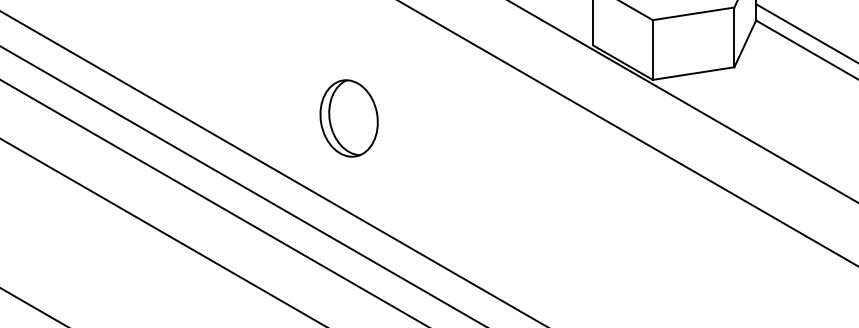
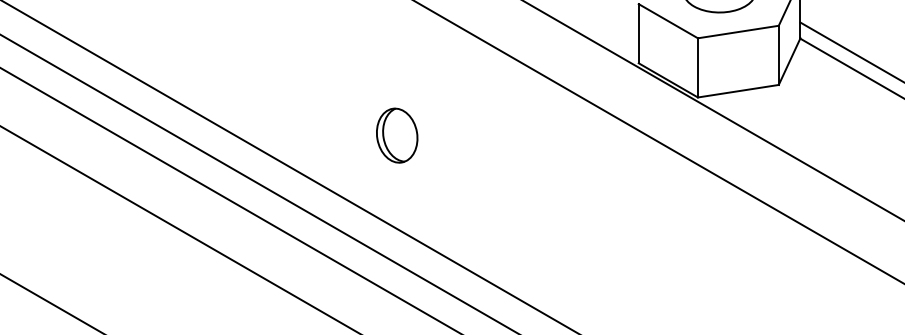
part: (349, 118) -> (397, 135), size x0.71

